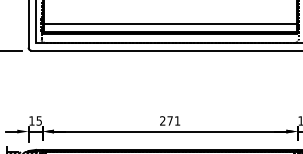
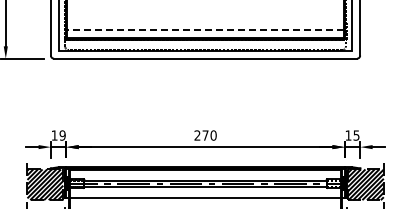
line: (170, 23) -> (205, 29), solid -> dashed
text: (39, 120) -> (62, 135), 15 -> 19
text: (177, 120) -> (213, 135), 271 -> 270

